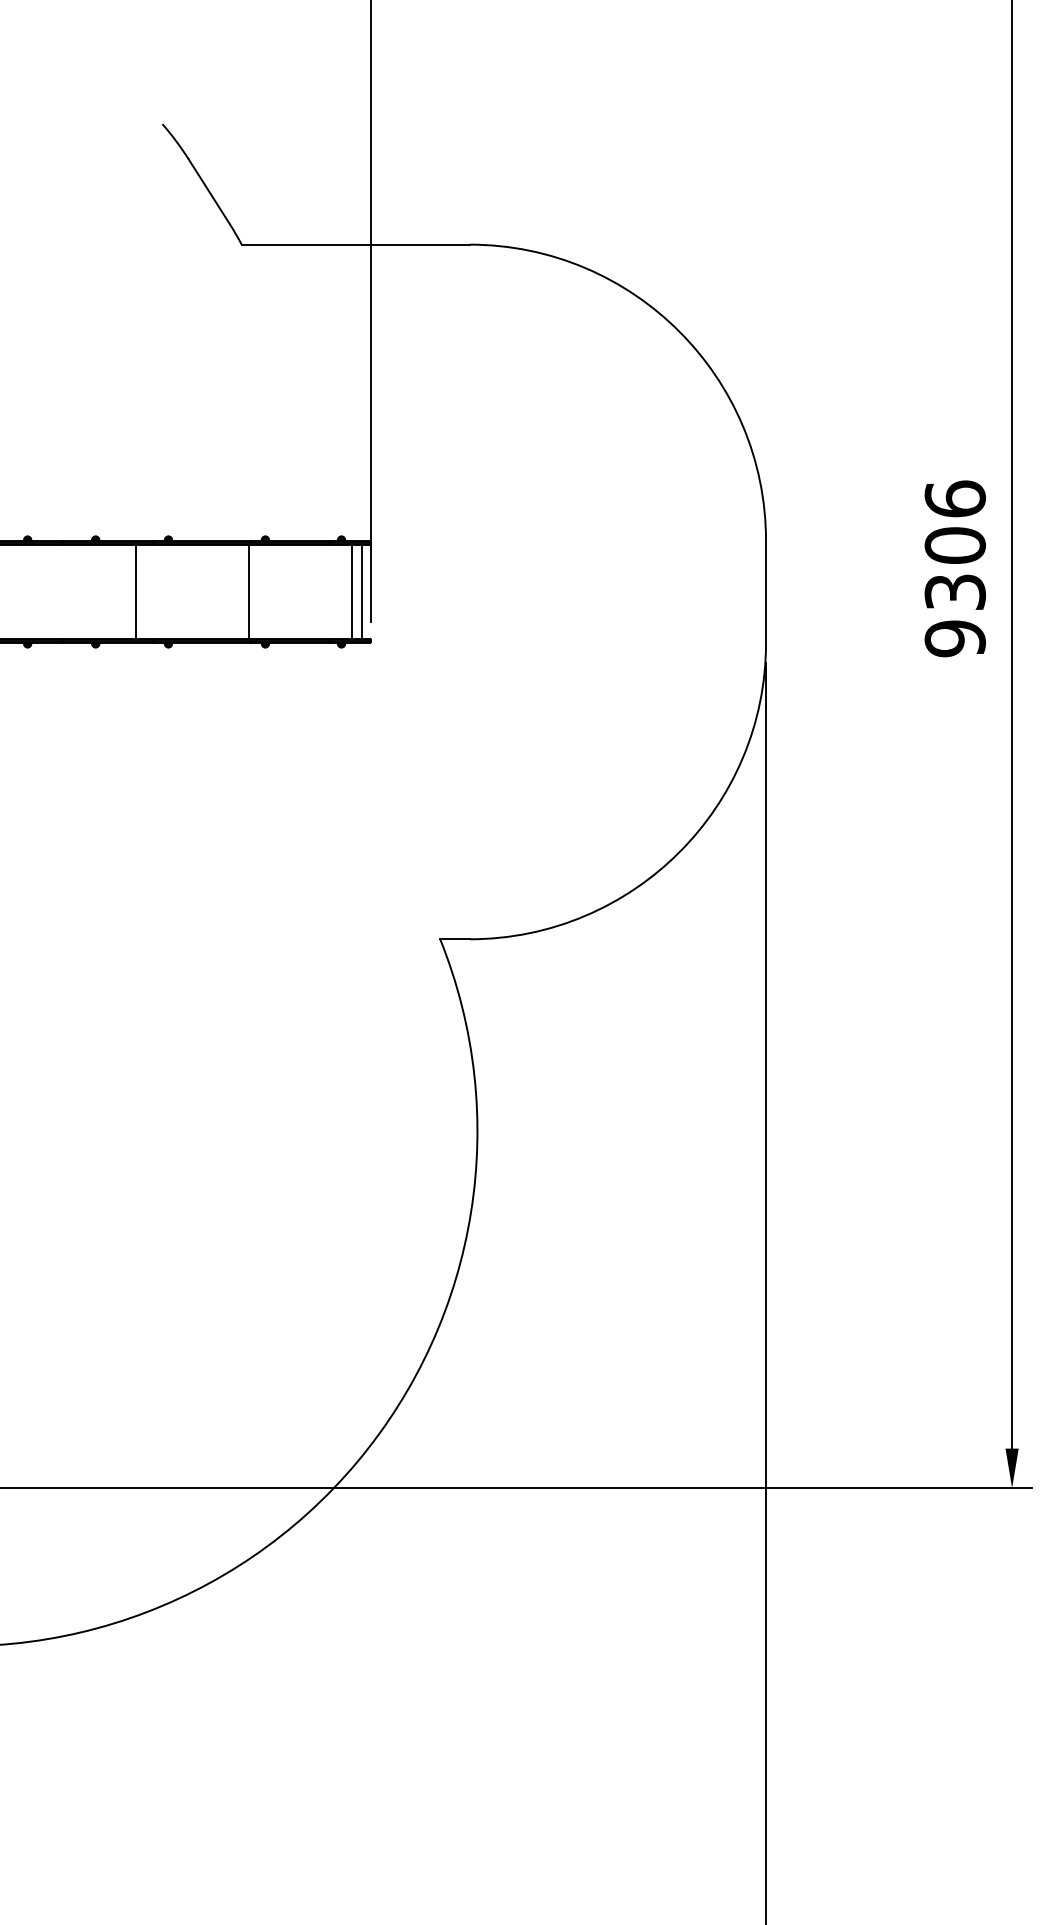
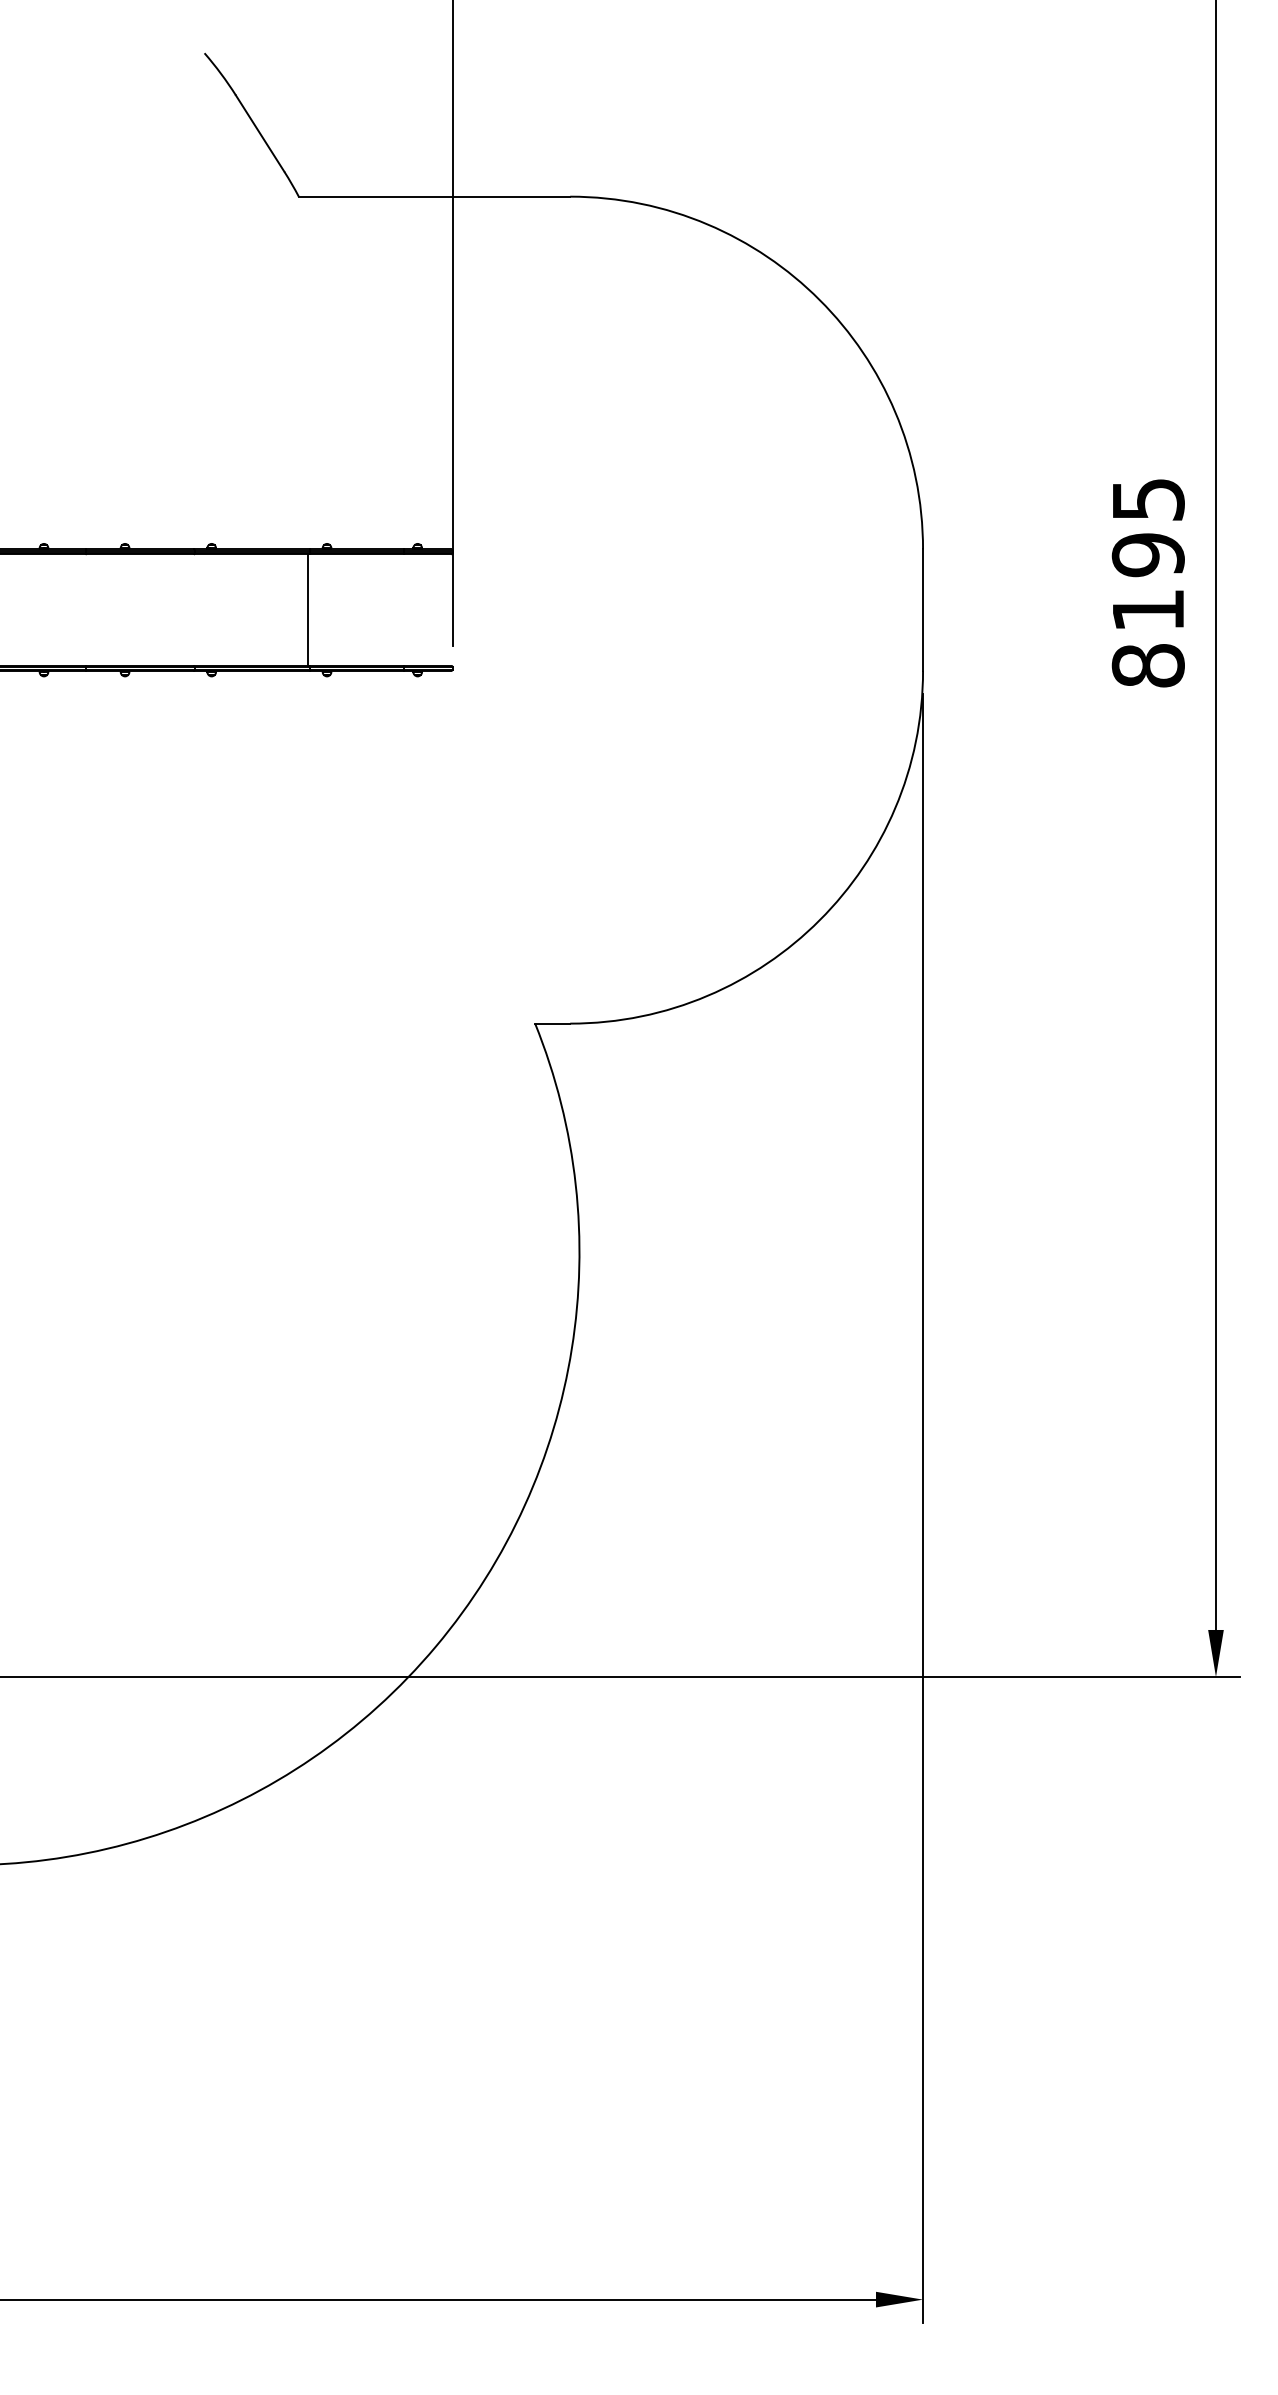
text: (954, 568) -> (1147, 582), 9306 -> 8195
line: (136, 591) -> (173, 609), removed
line: (351, 591) -> (429, 609), removed
line: (362, 591) -> (442, 609), removed

